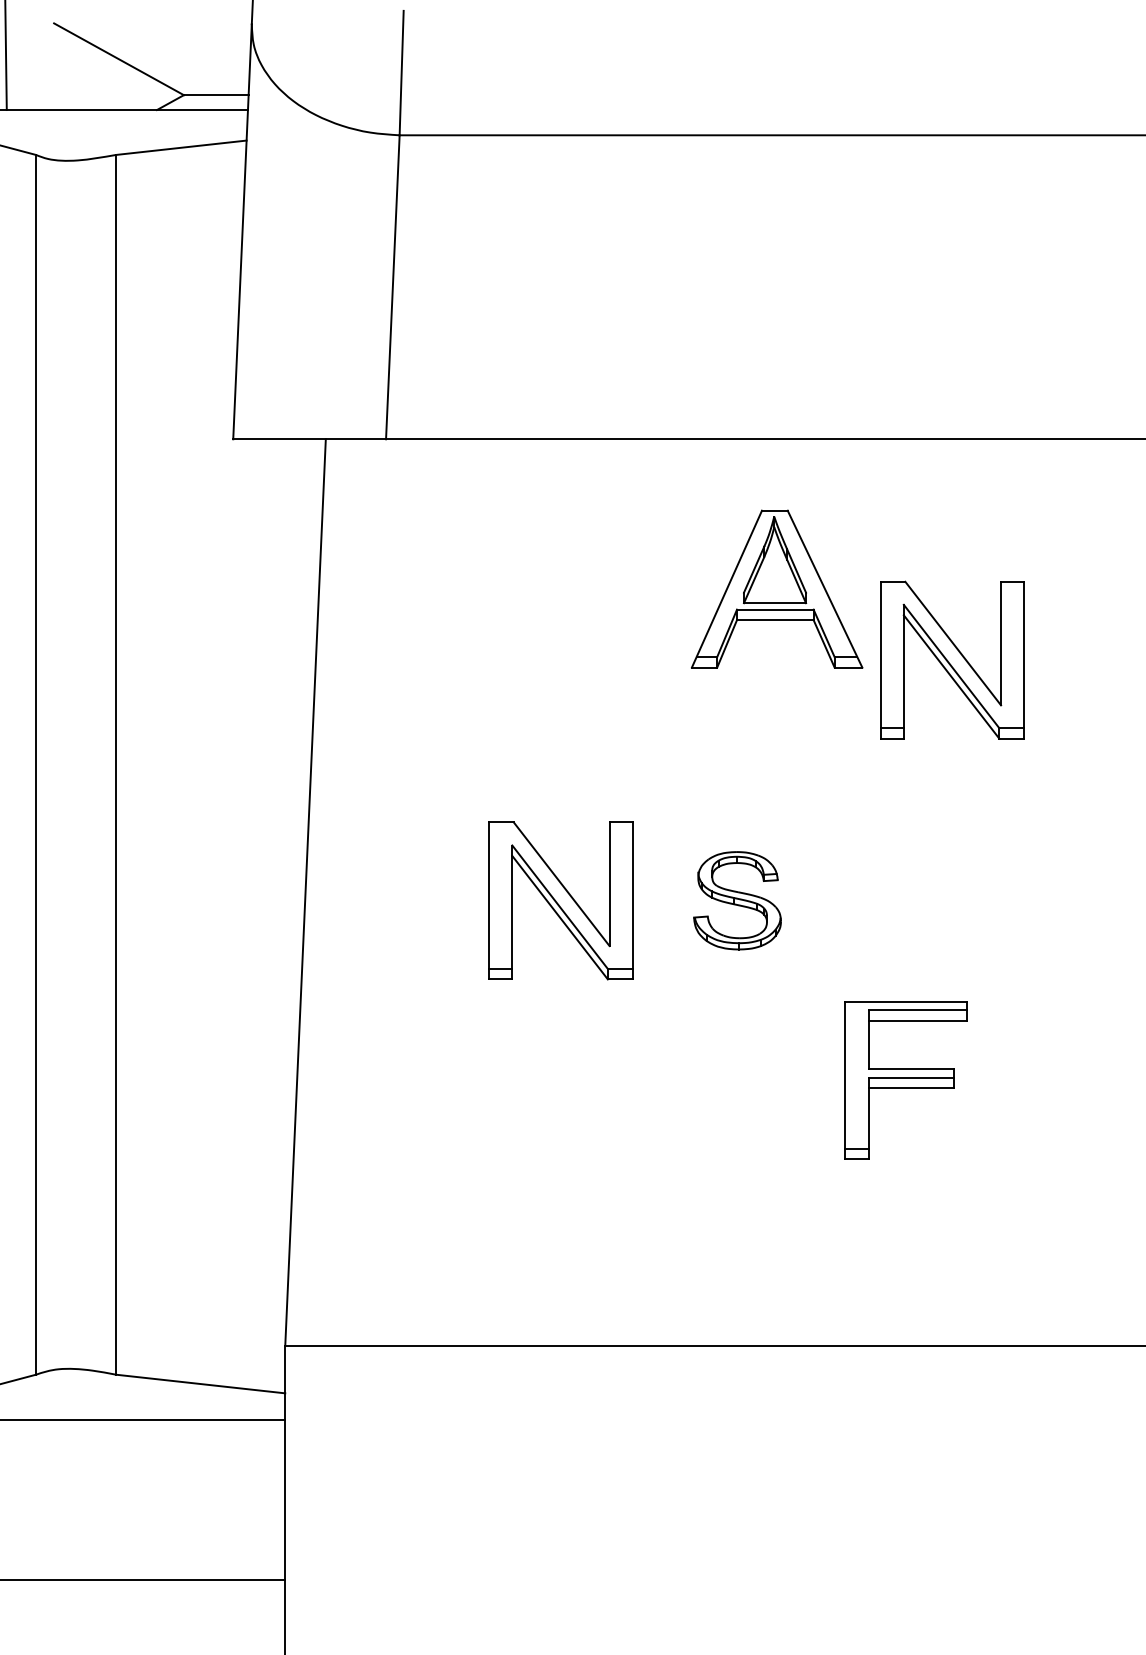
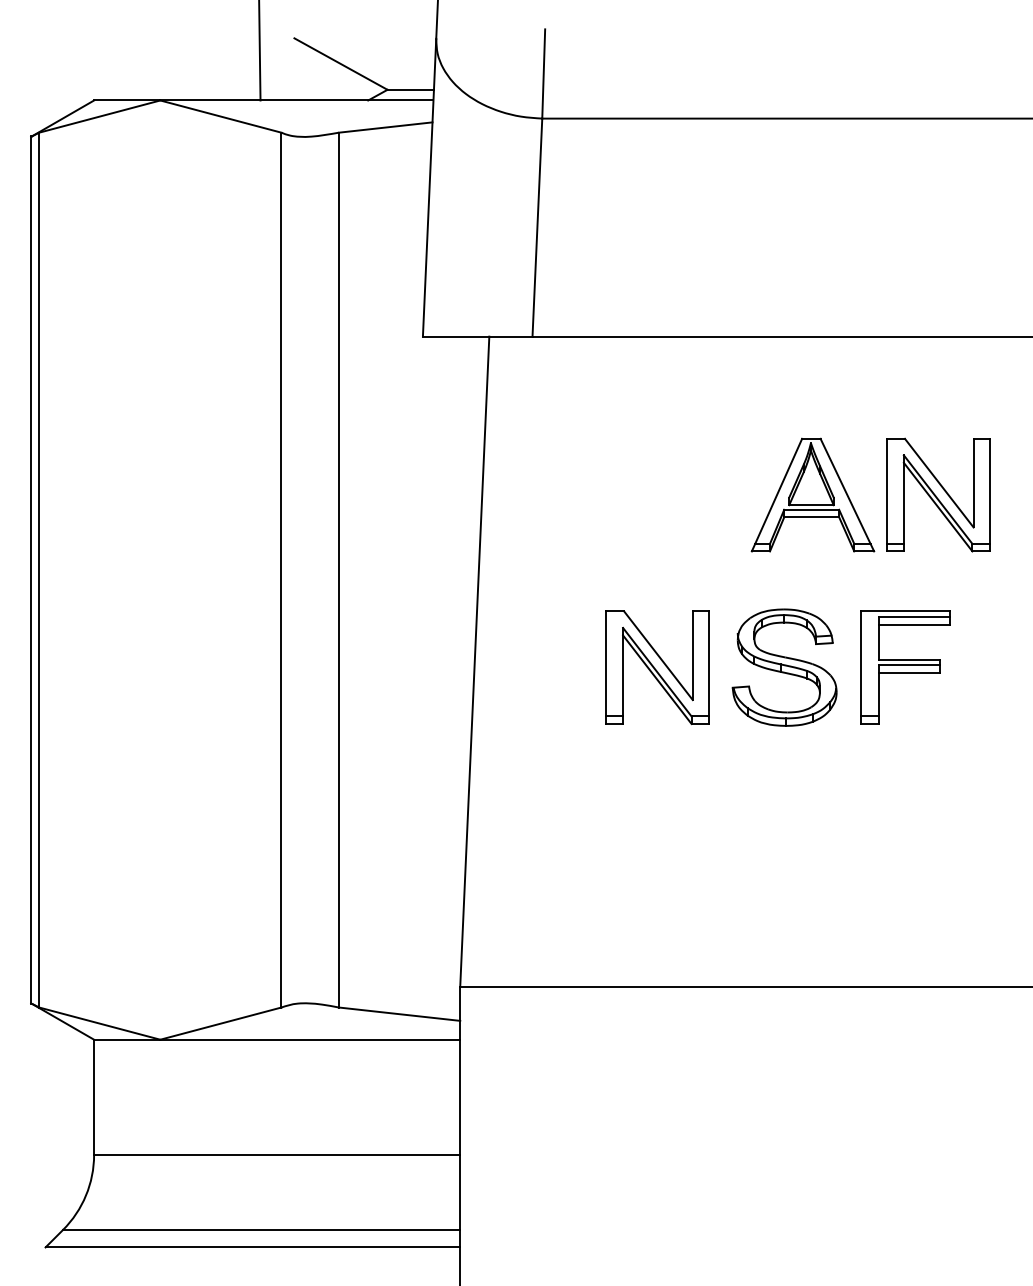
part: (776, 588) -> (812, 494), moved
part: (737, 900) -> (784, 667), size x1.67
part: (906, 1080) -> (905, 667), moved

